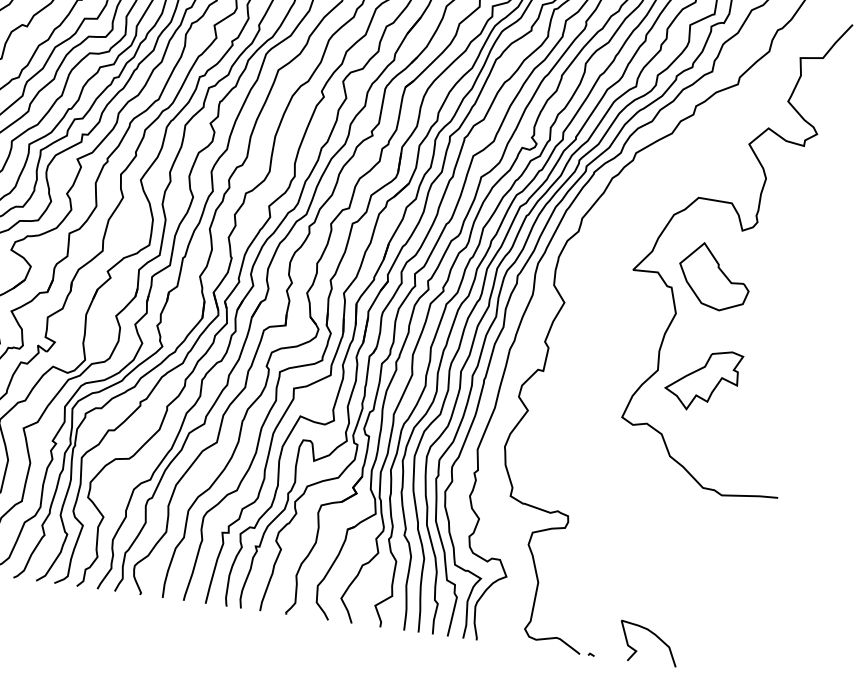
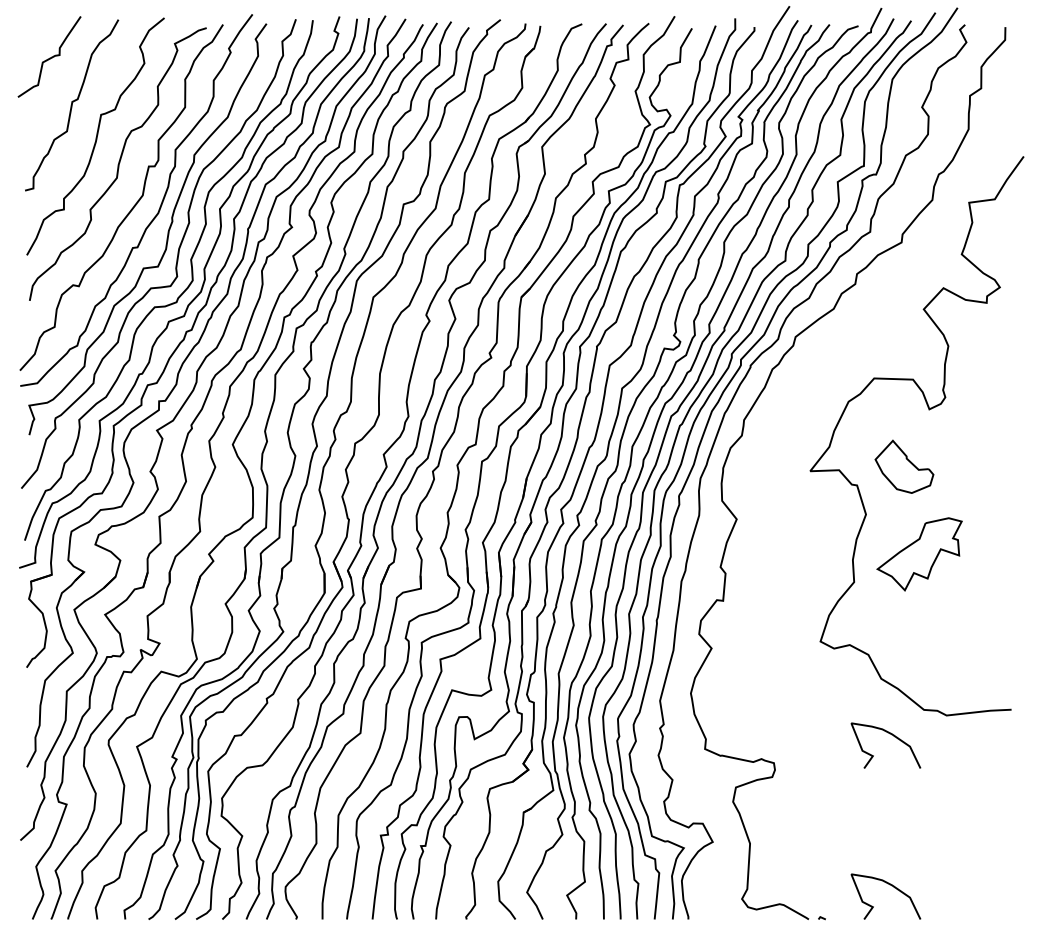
part: (714, 276) -> (904, 466), size x0.7
part: (703, 380) -> (919, 554), moved
curve: (672, 506) -> (891, 735), added

